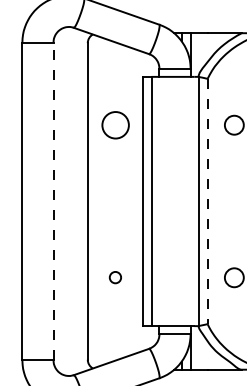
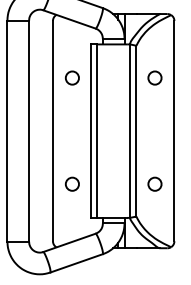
circle: (115, 124) -> (72, 77), size x0.71
line: (54, 201) -> (29, 131), dashed -> solid
line: (207, 201) -> (136, 131), dashed -> solid
circle: (114, 276) -> (71, 183), size x1.67

